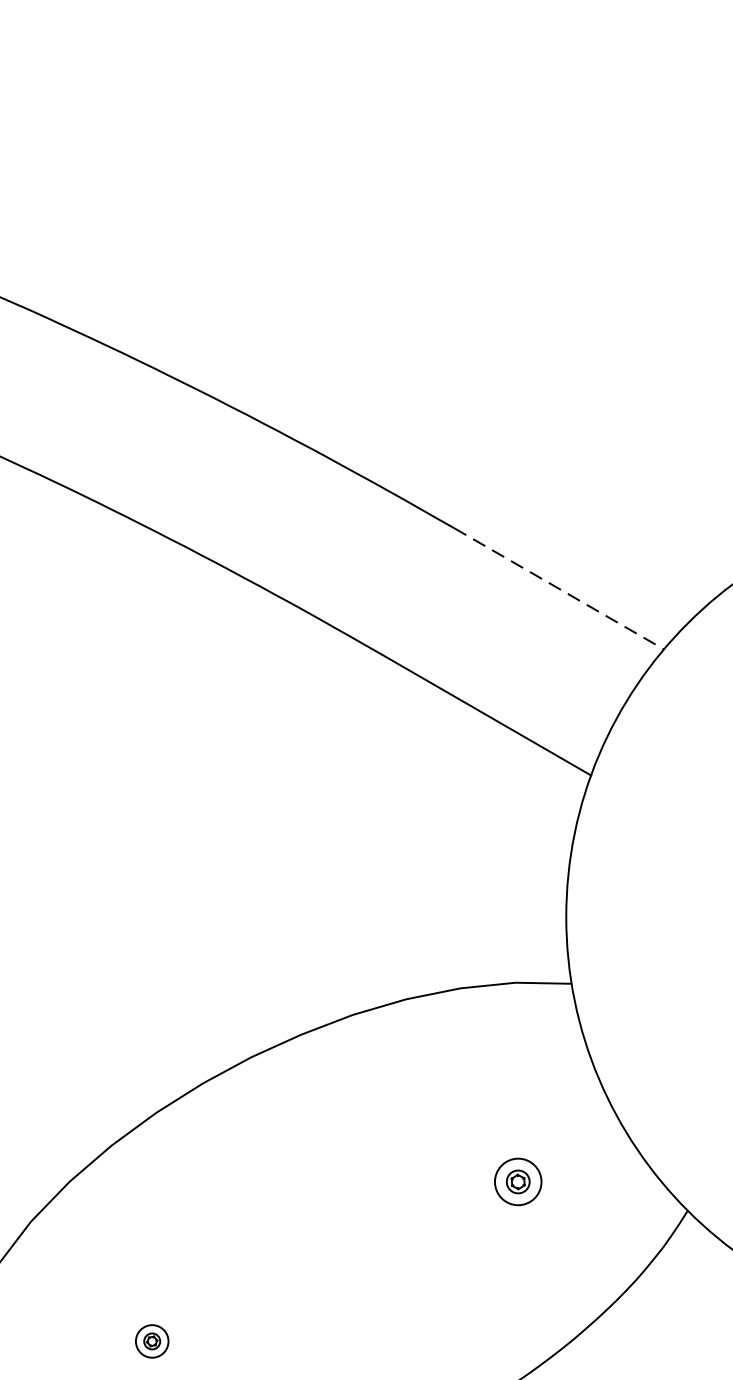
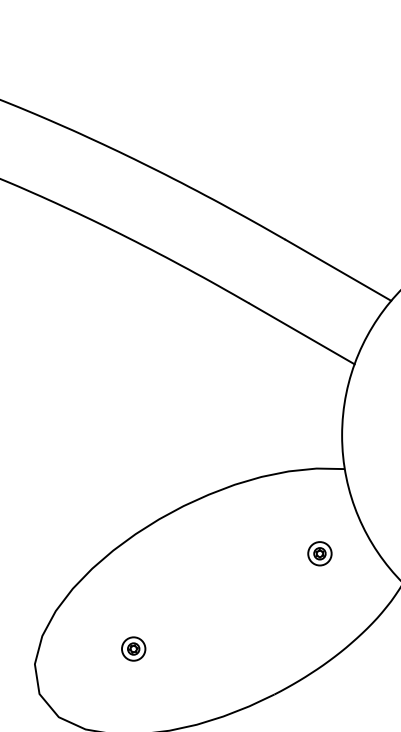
line: (559, 589) -> (338, 270), dashed -> solid
part: (517, 1181) -> (319, 553), moved
part: (151, 1340) -> (133, 648), size x1.43

